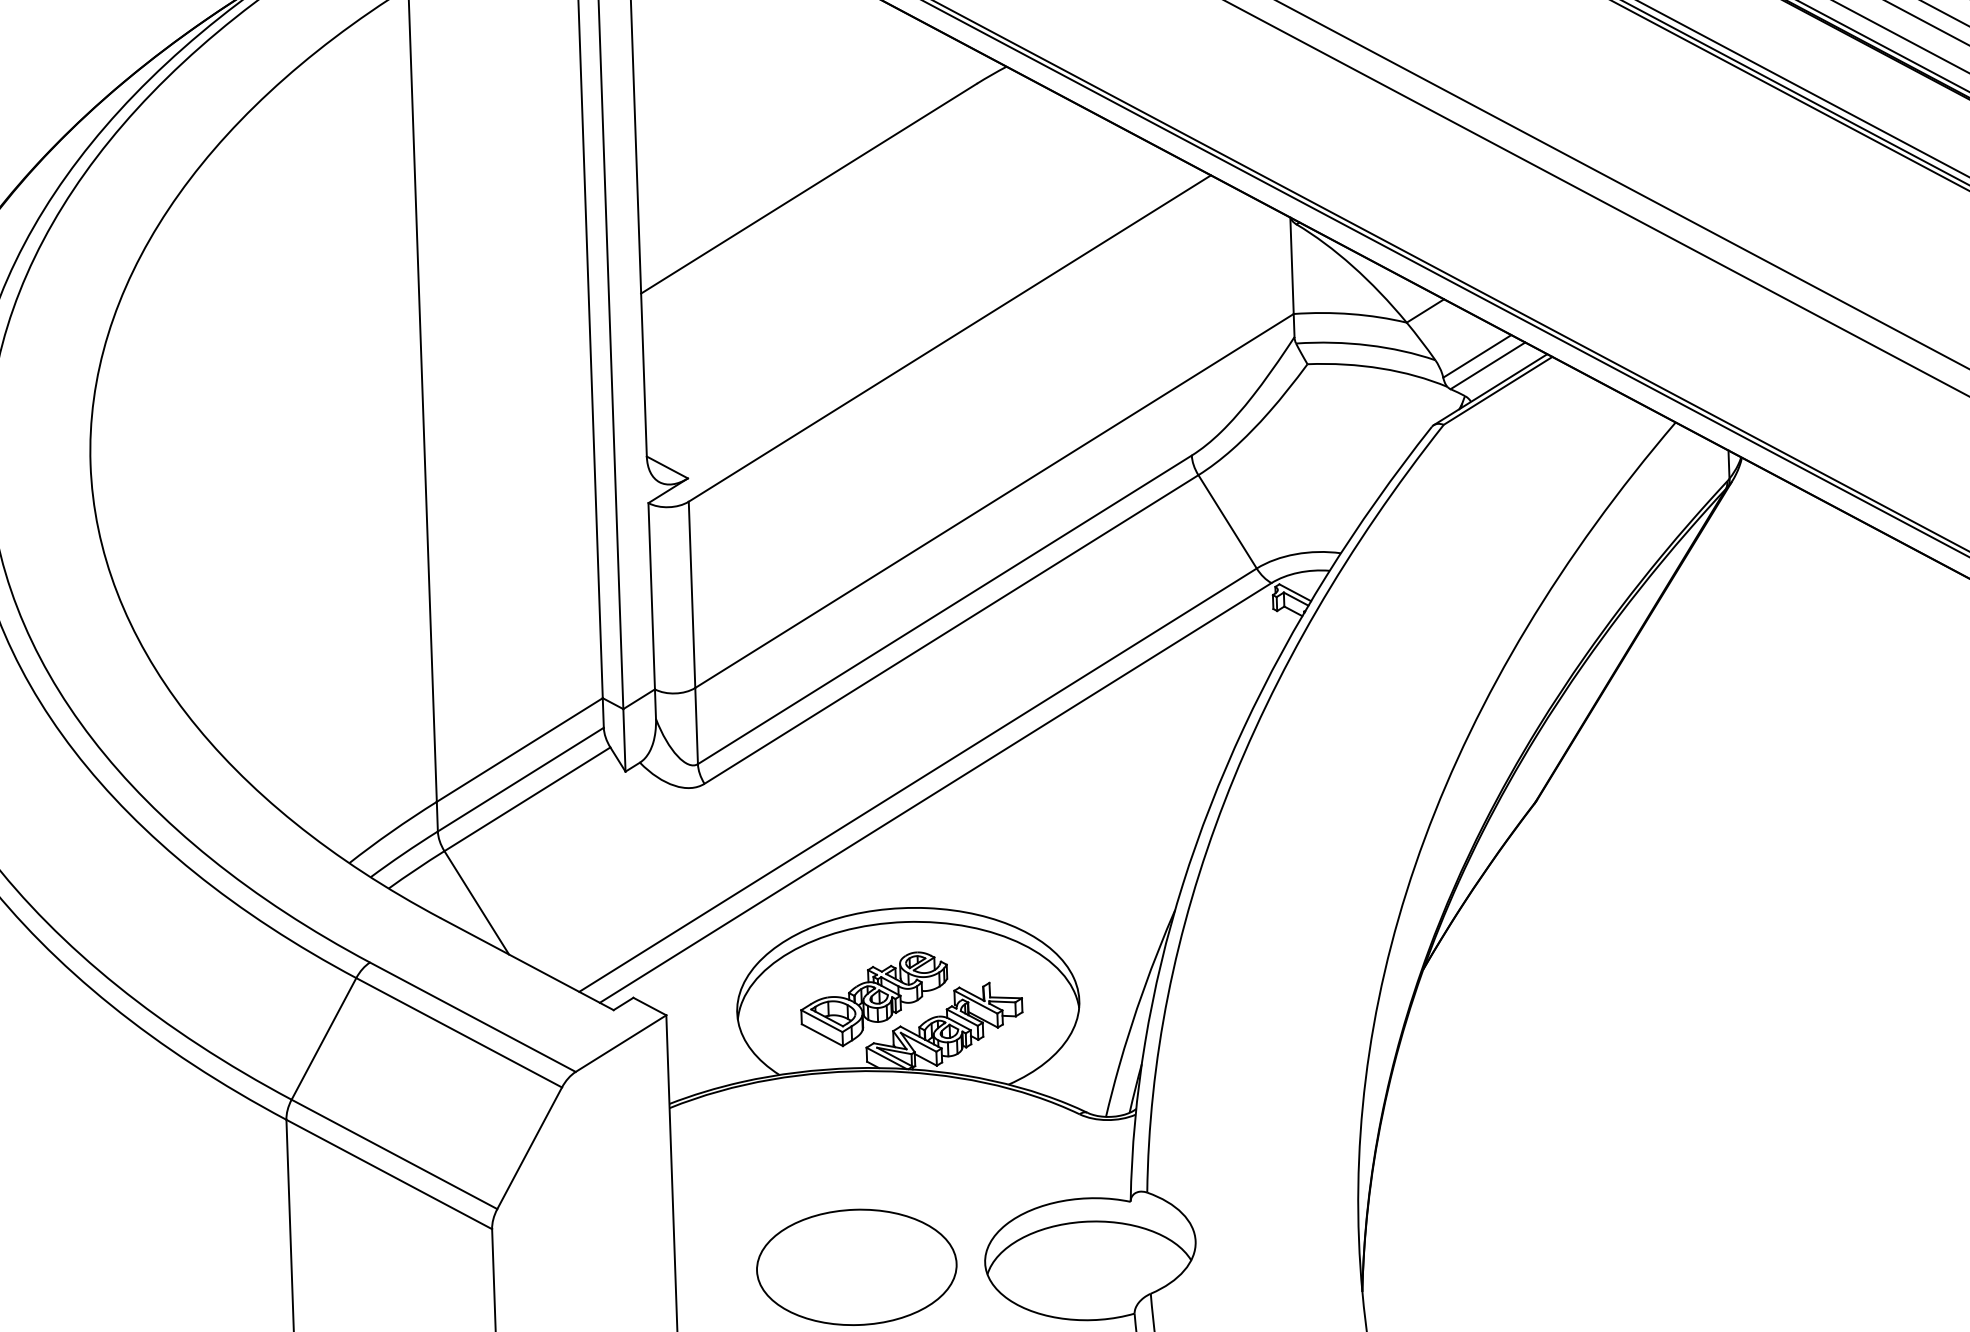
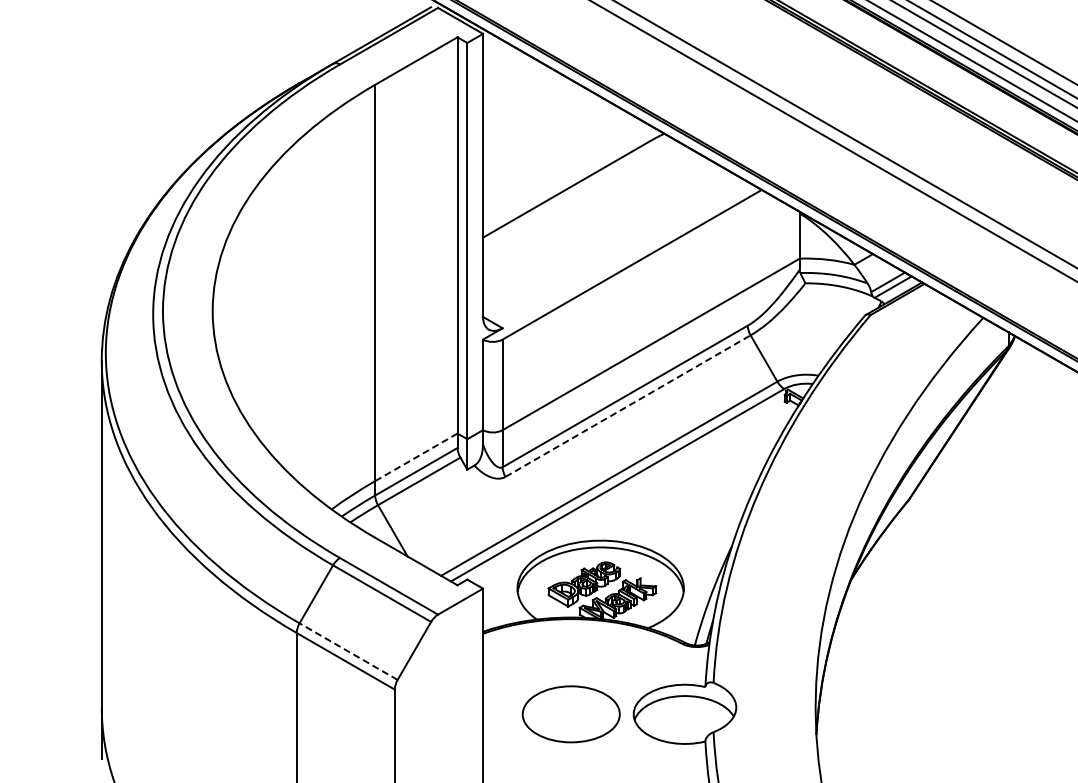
line: (952, 630) -> (628, 406), solid -> dashed
line: (520, 750) -> (416, 457), solid -> dashed
line: (394, 1154) -> (348, 651), solid -> dashed

